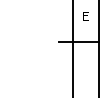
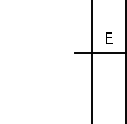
text: (85, 16) -> (108, 38), moved

